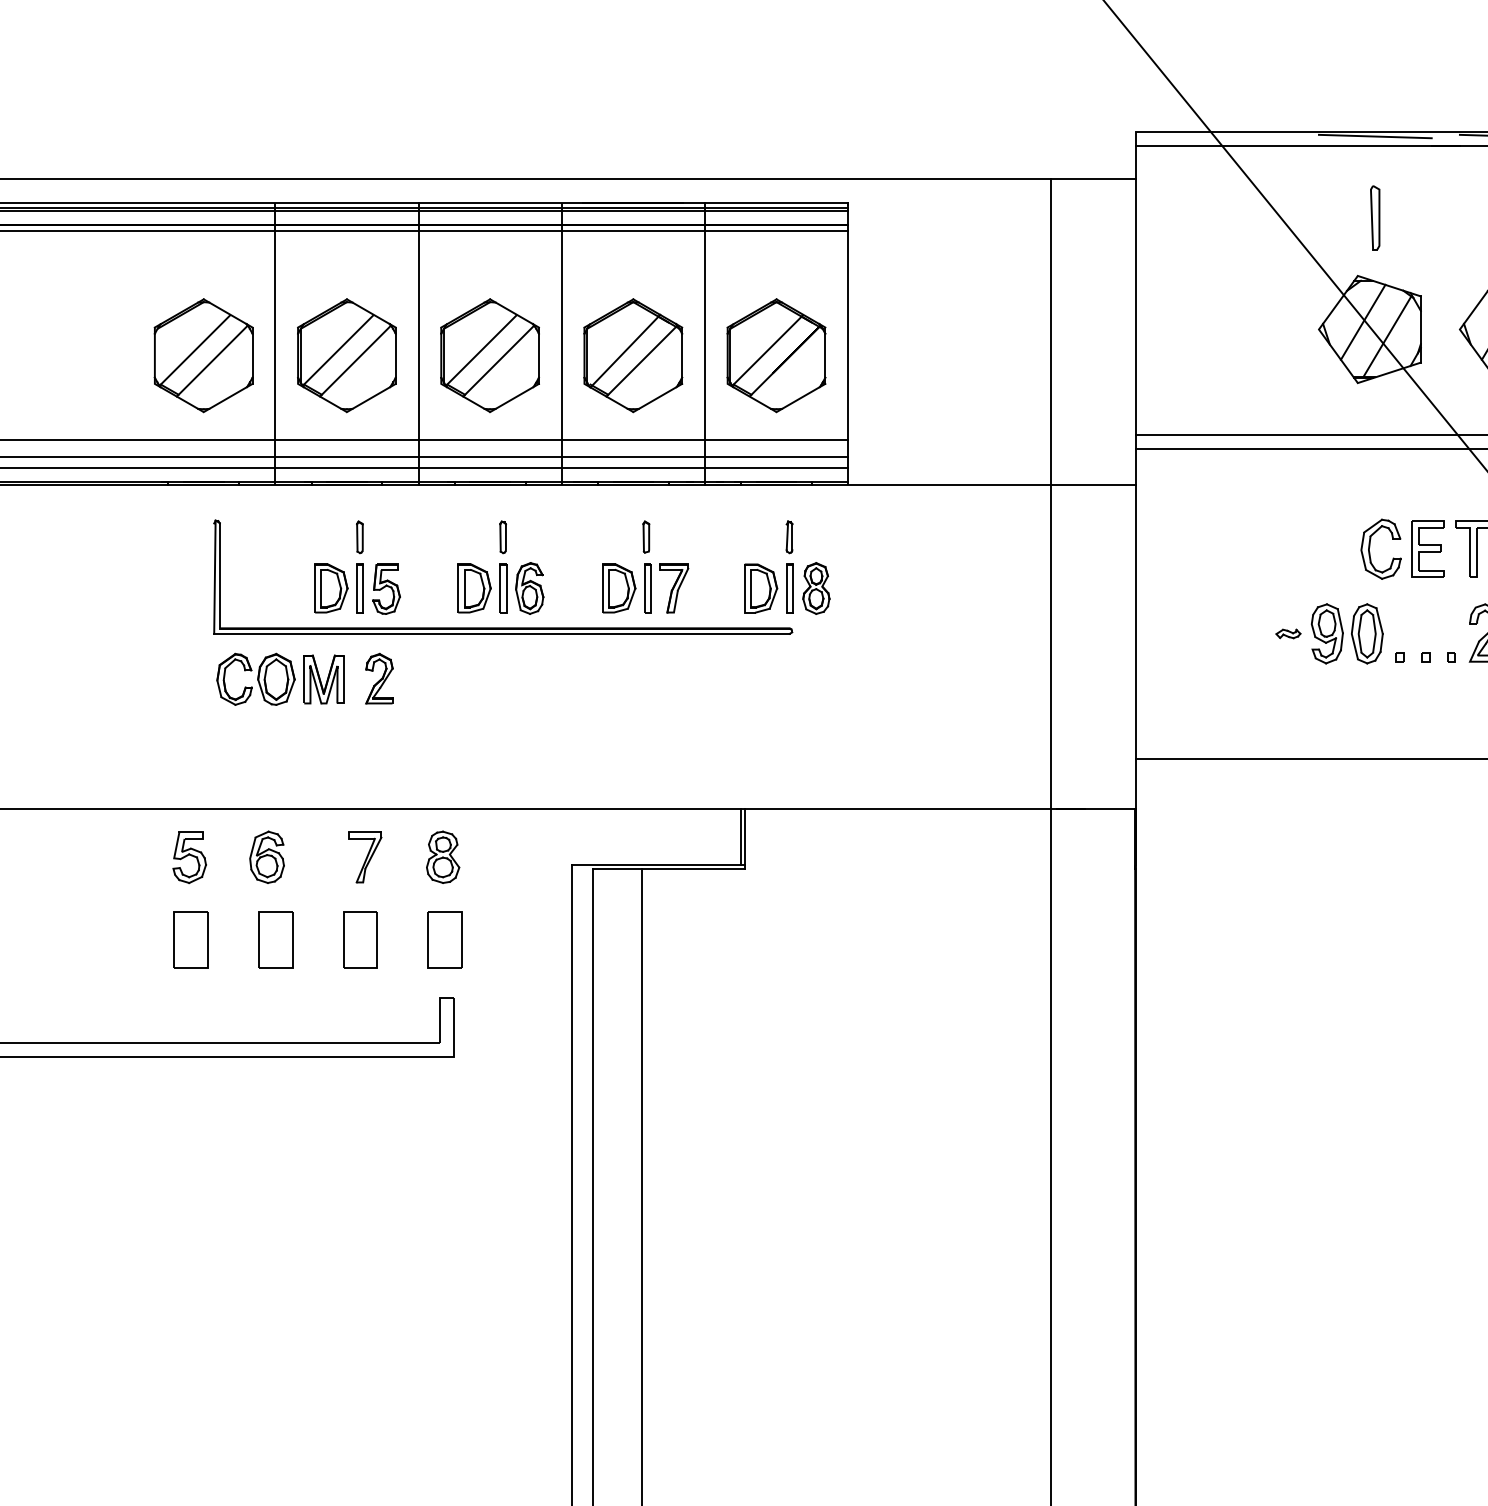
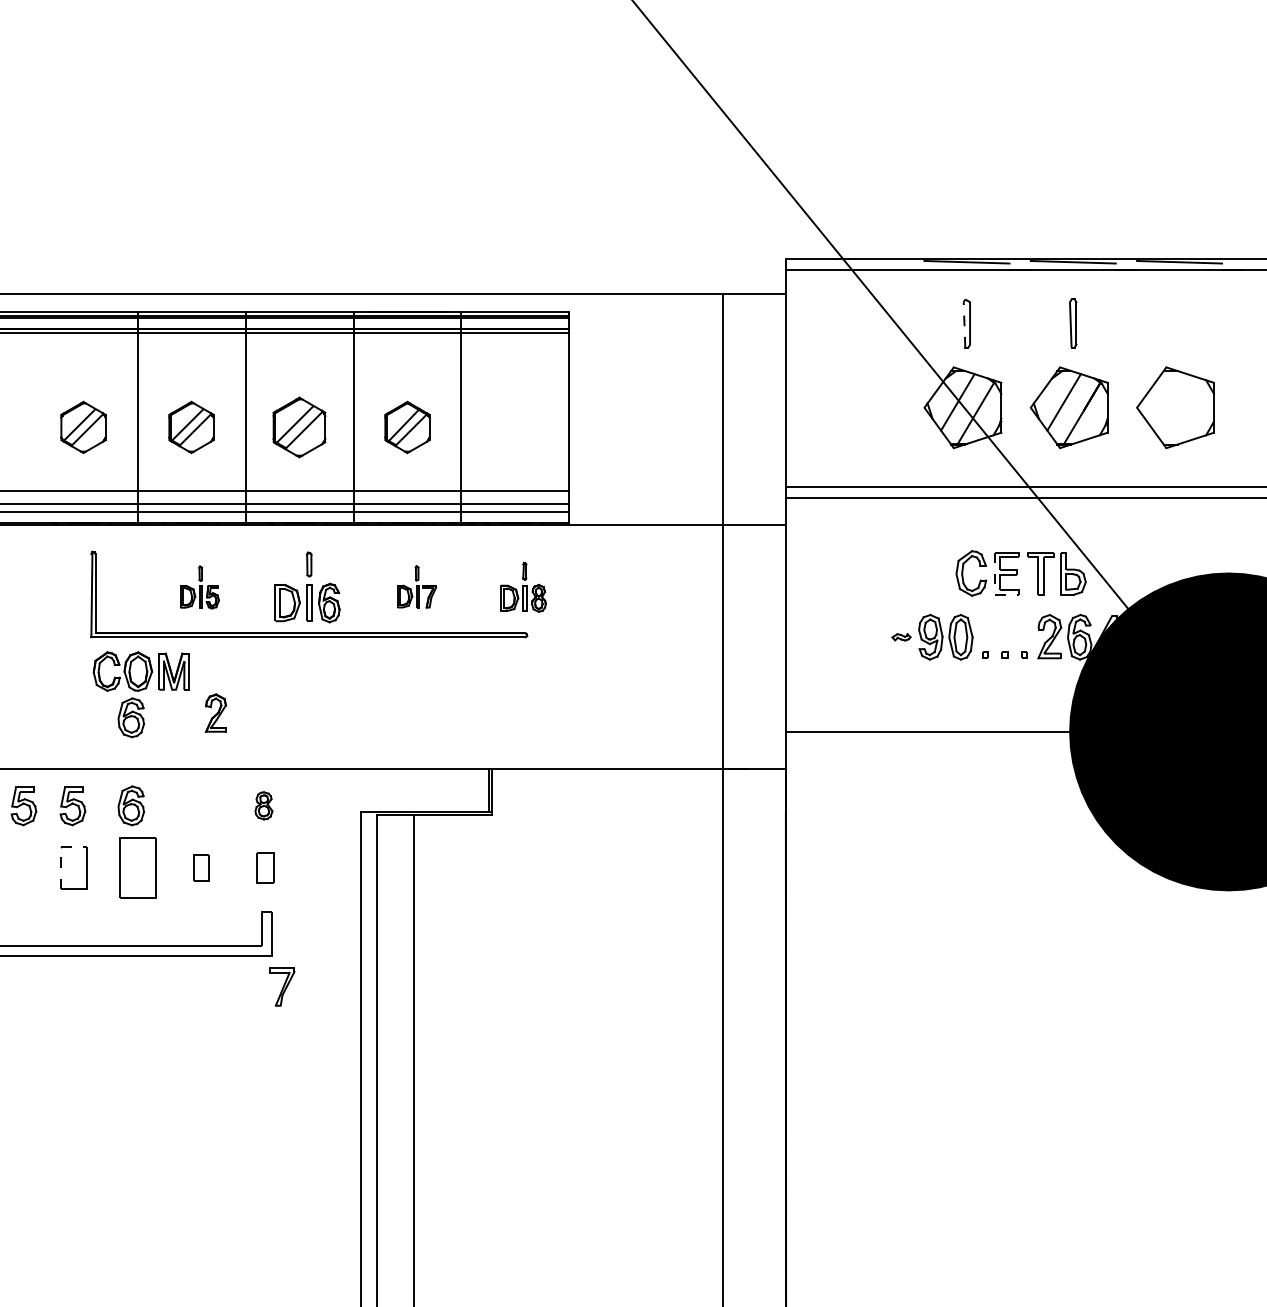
line: (1372, 215) -> (964, 321), solid -> dashed
part: (203, 355) -> (83, 427), size x0.6
part: (346, 355) -> (191, 427), size x0.6
part: (490, 355) -> (299, 427), size x0.7
part: (633, 355) -> (407, 427), size x0.6
part: (776, 355) -> (515, 427), removed
part: (645, 566) -> (416, 586), size x0.6
line: (1411, 566) -> (994, 586), solid -> dashed
part: (357, 567) -> (199, 587), size x0.6
part: (787, 567) -> (523, 587), size x0.7
part: (378, 677) -> (215, 712), moved
part: (266, 740) -> (130, 717), added
part: (365, 856) -> (282, 986), moved
part: (442, 856) -> (263, 805), size x0.7
part: (124, 858) -> (23, 806), added
line: (174, 921) -> (61, 854), solid -> dashed
part: (275, 939) -> (137, 867), size x1.4
part: (360, 939) -> (201, 867), size x0.6
part: (445, 939) -> (265, 867), size x0.7

